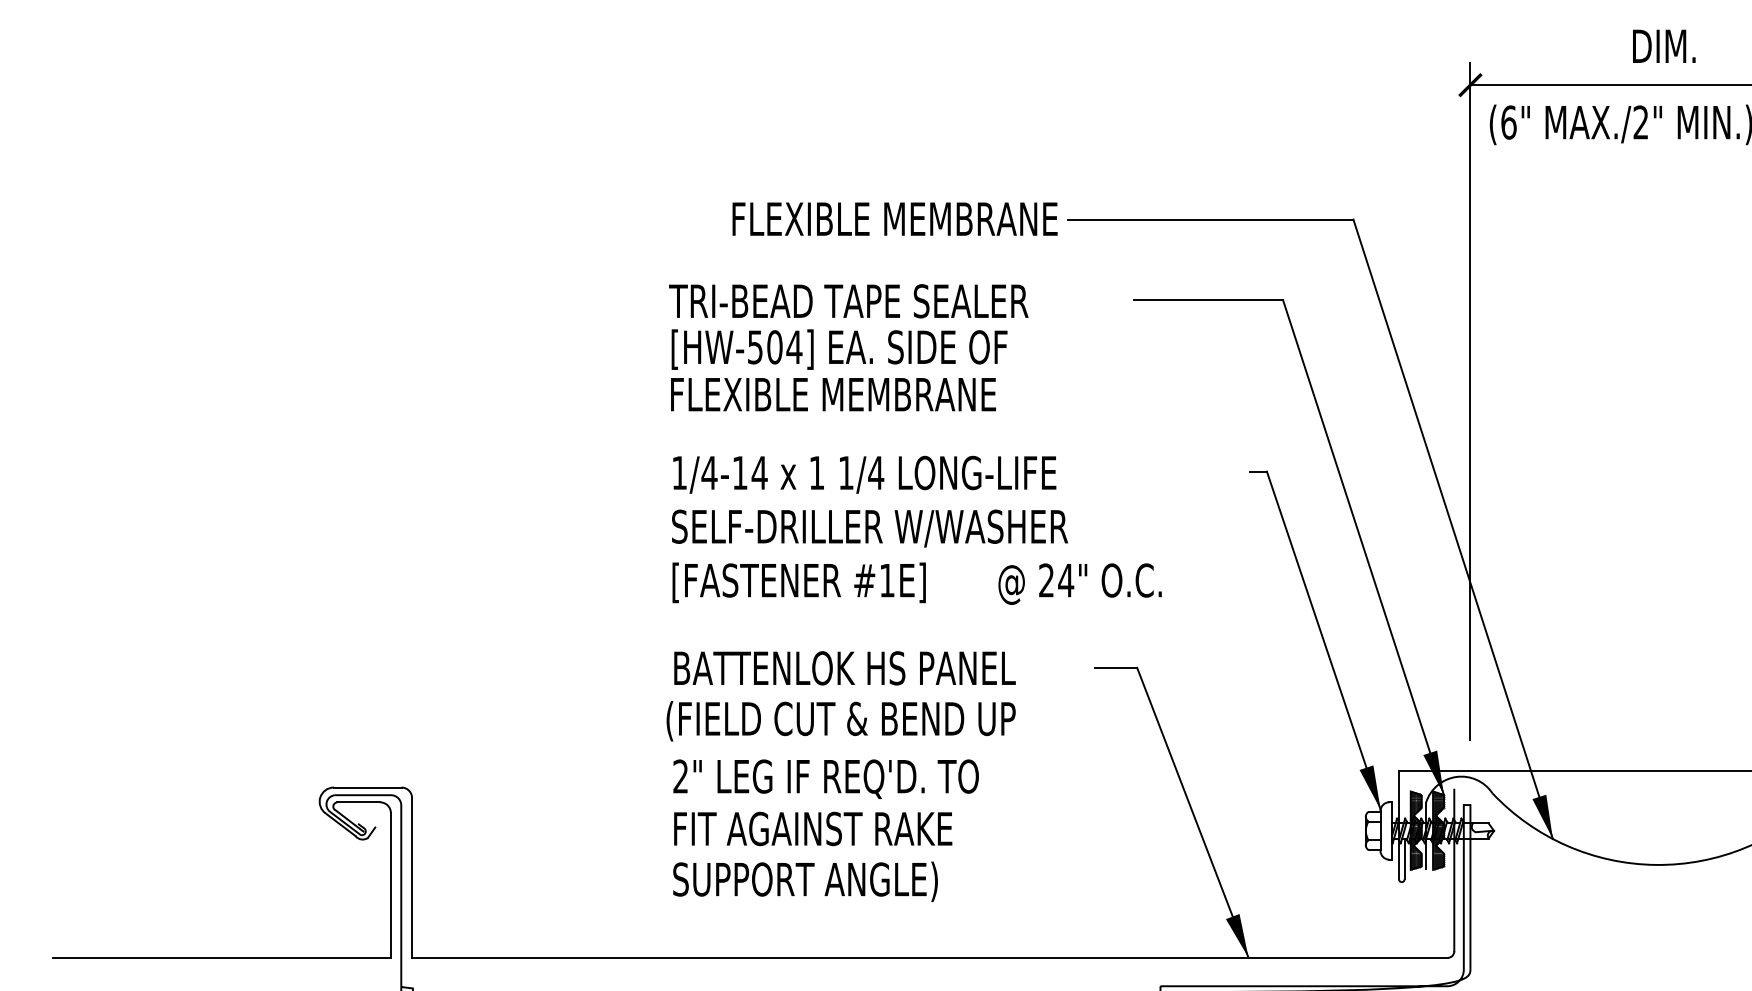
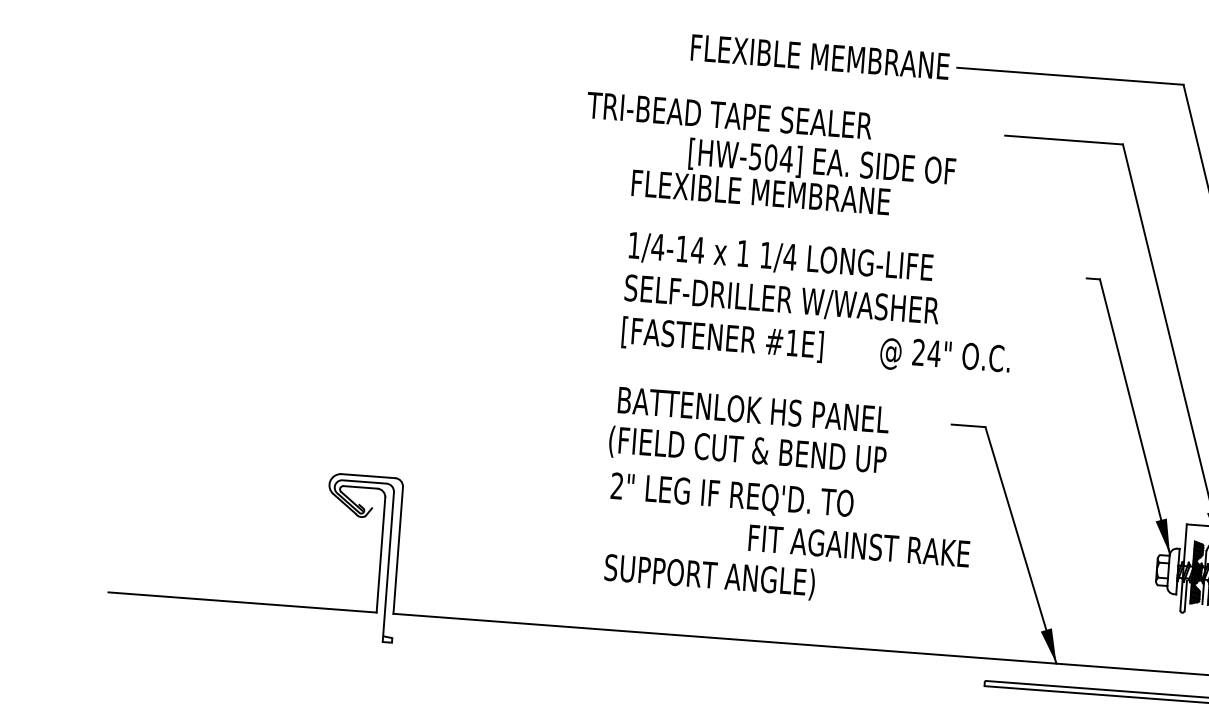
text: (848, 301) -> (729, 115), moved
text: (839, 349) -> (822, 163), moved
text: (813, 828) -> (859, 545), moved

